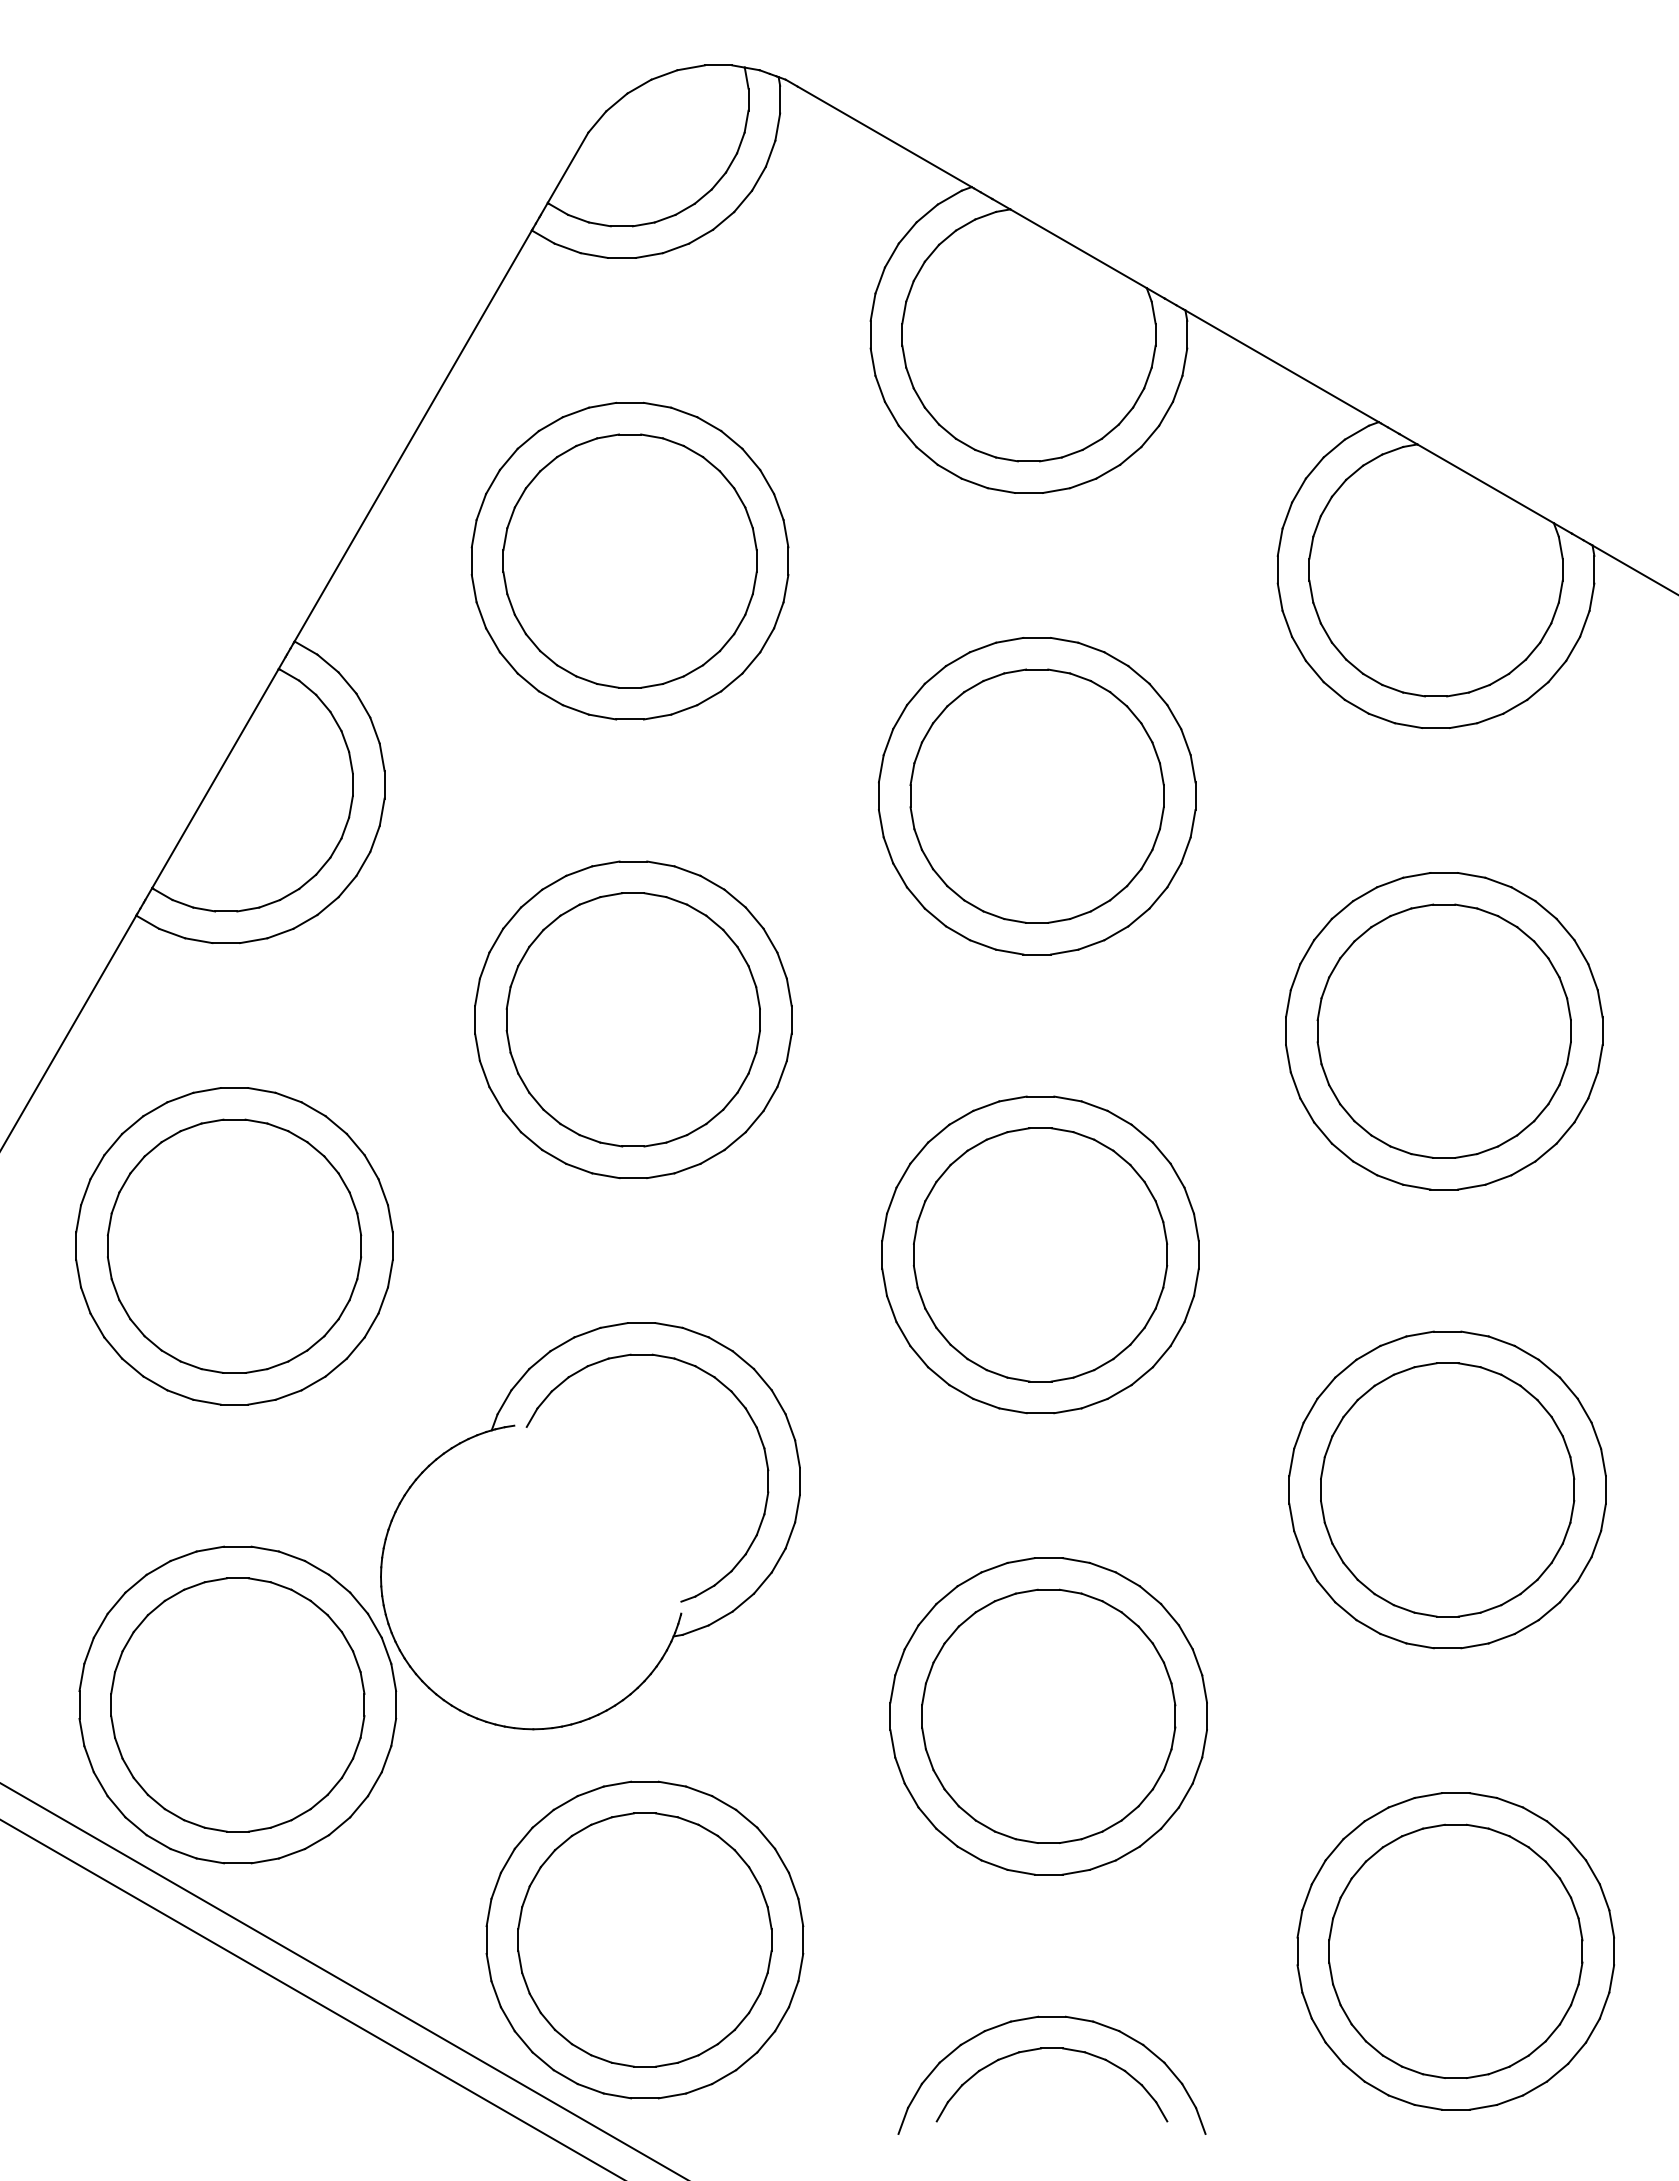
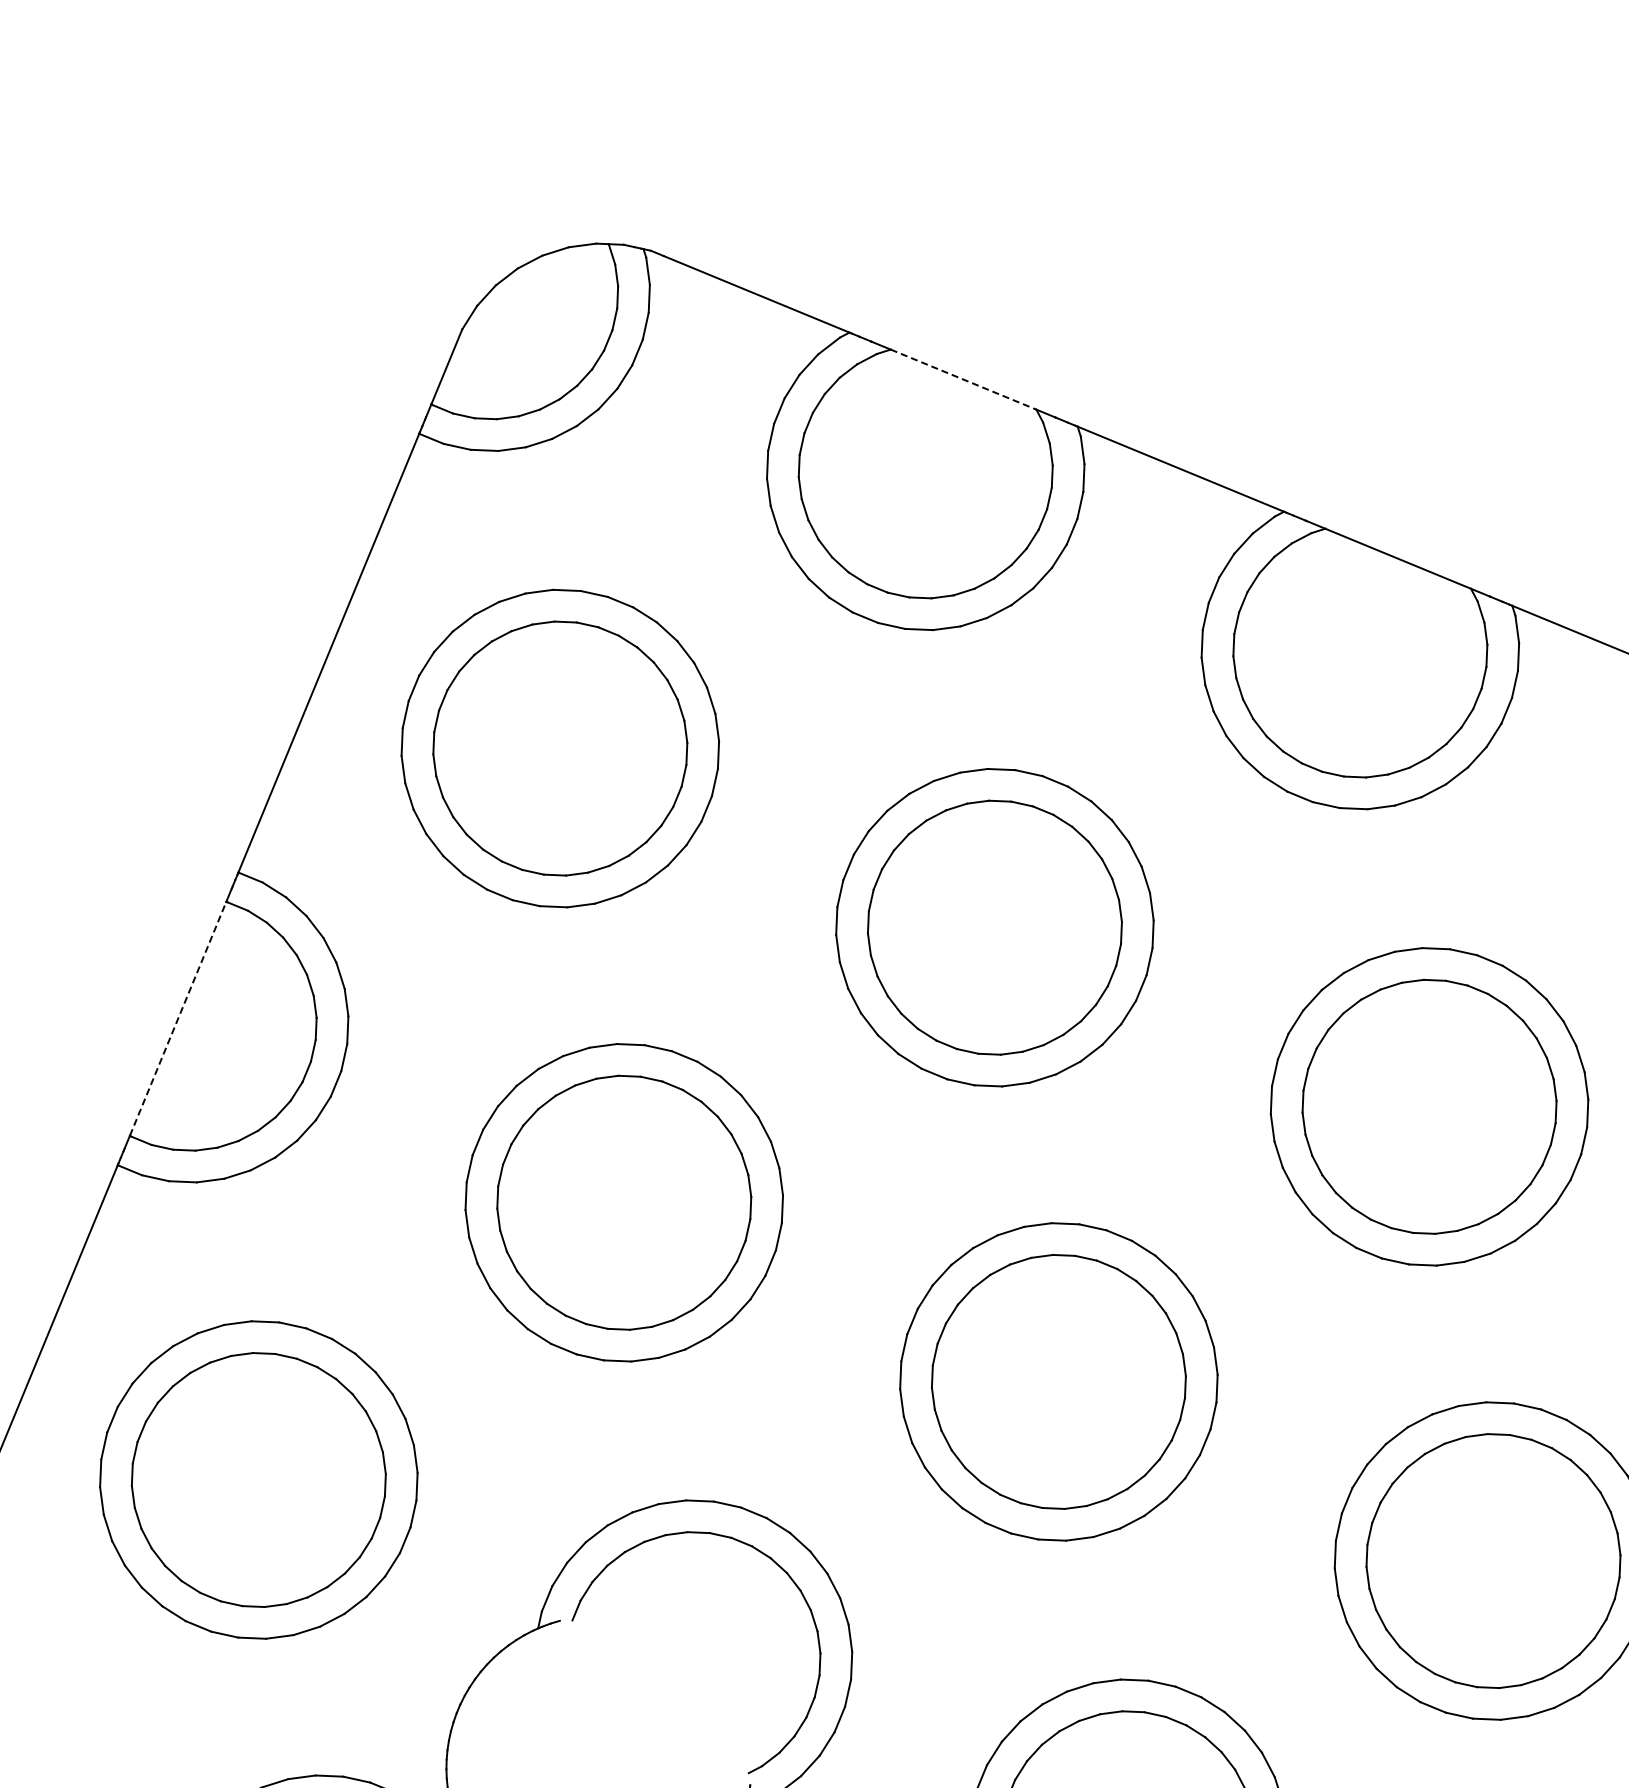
line: (1078, 248) -> (963, 379), solid -> dashed
line: (215, 778) -> (178, 1018), solid -> dashed

